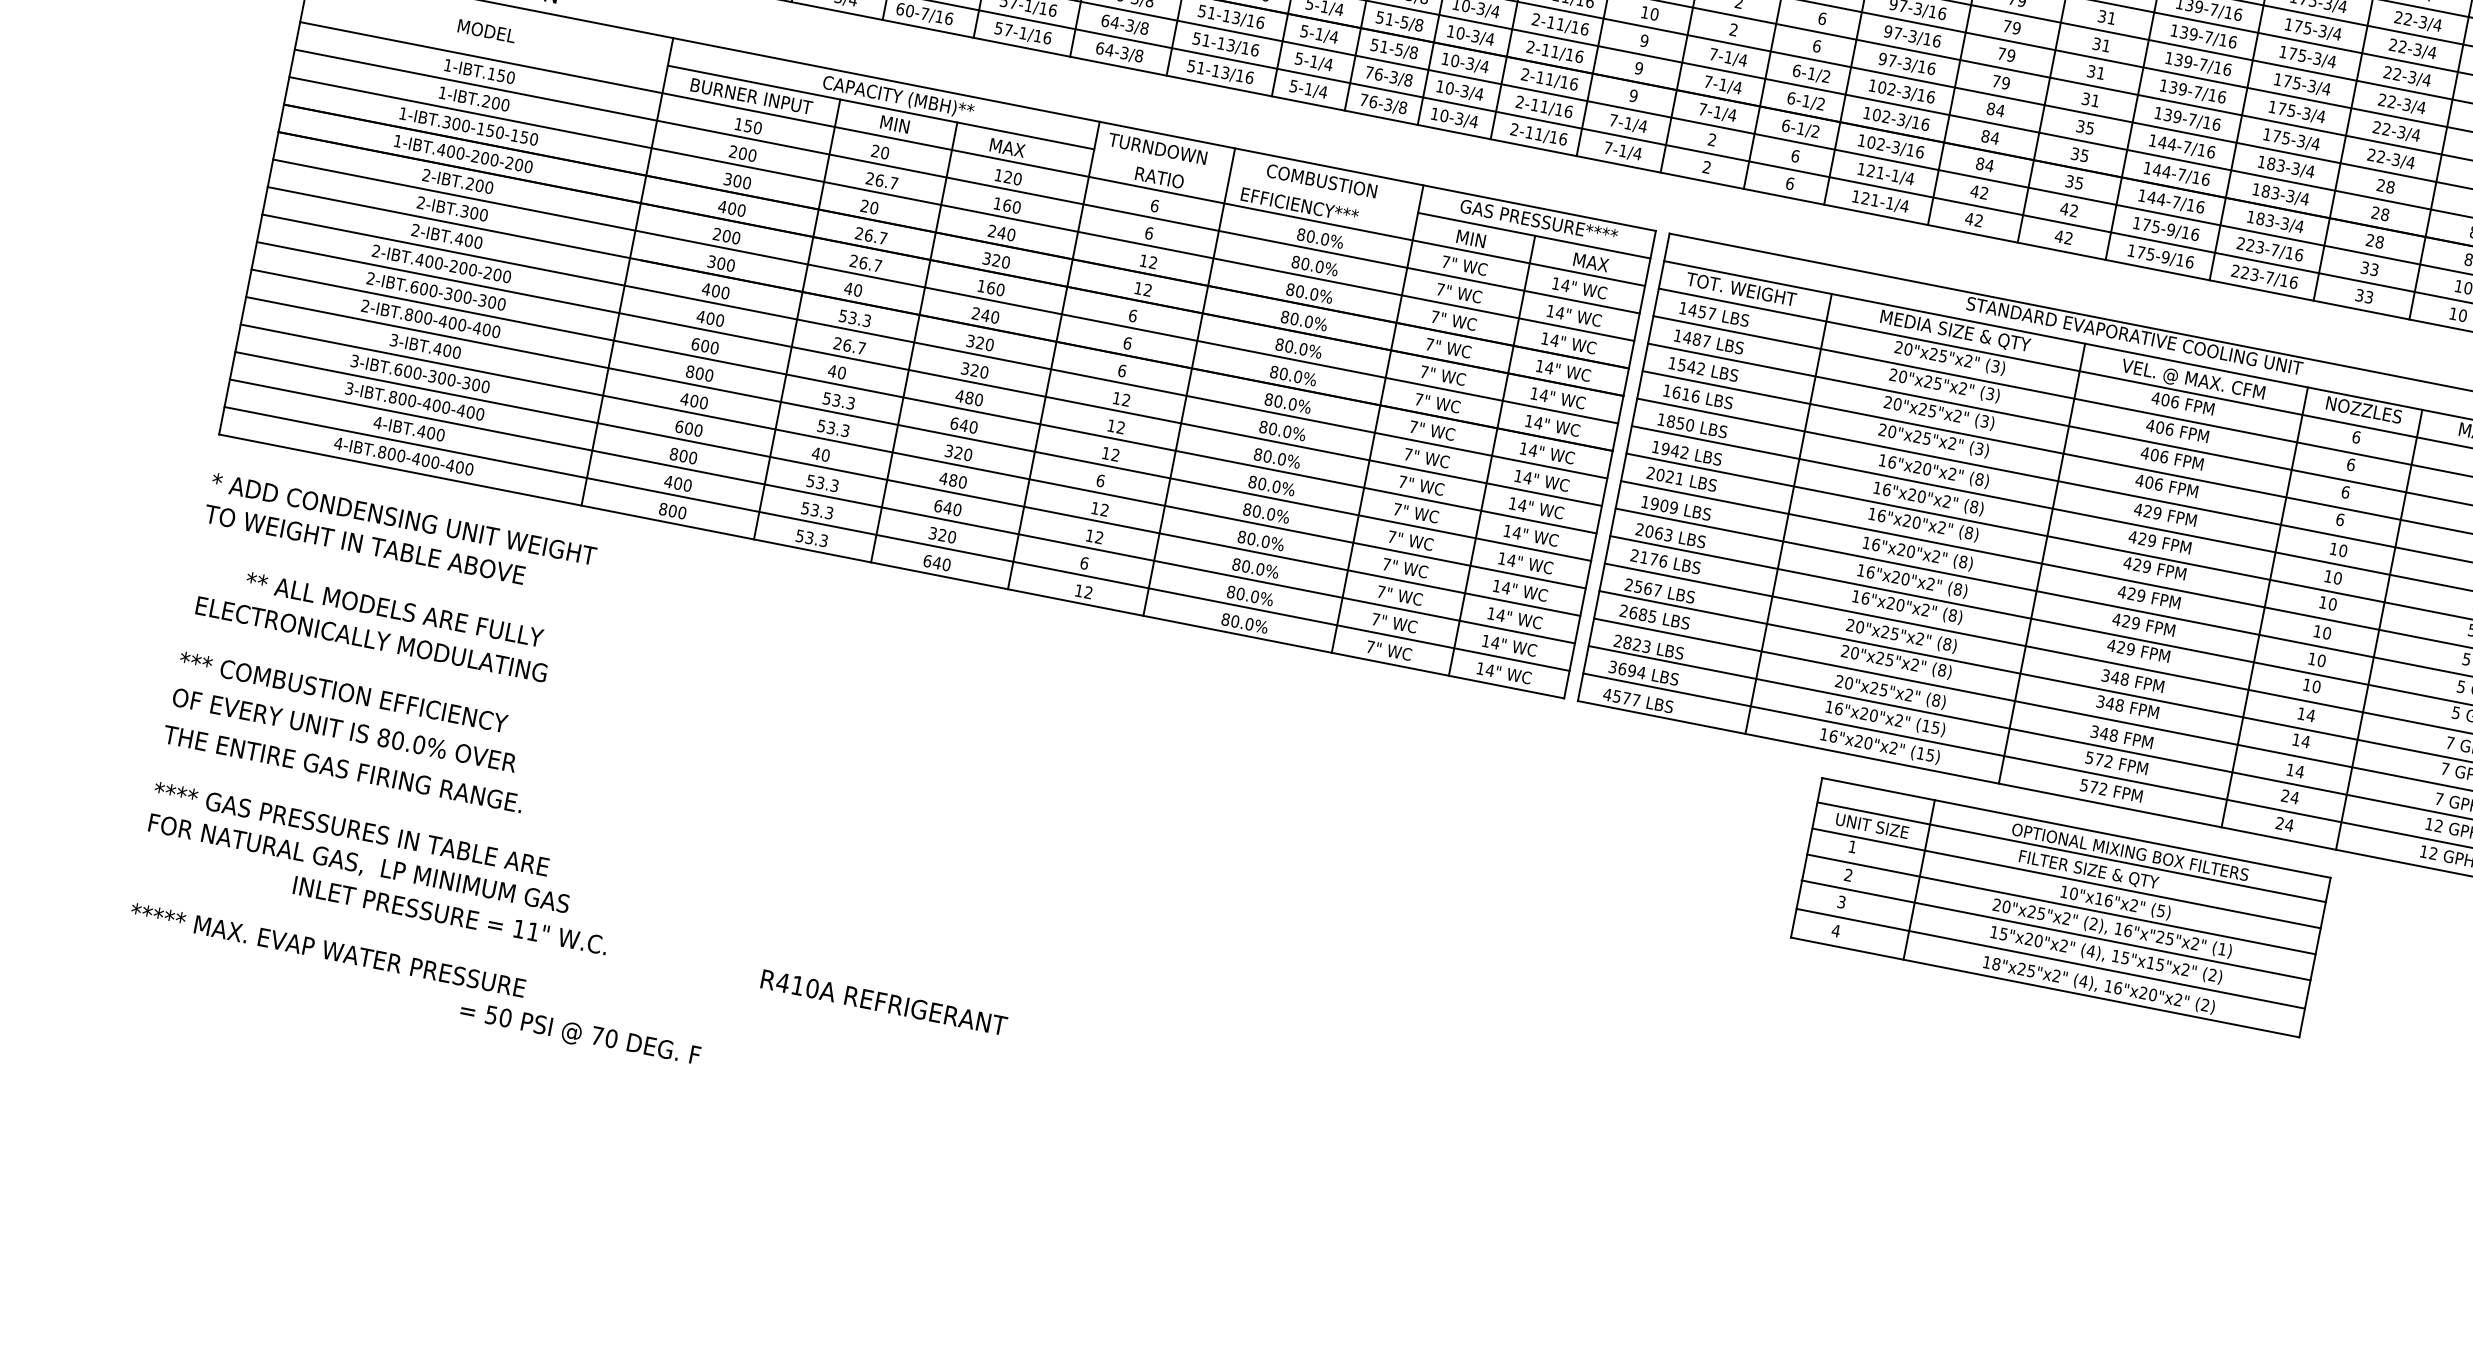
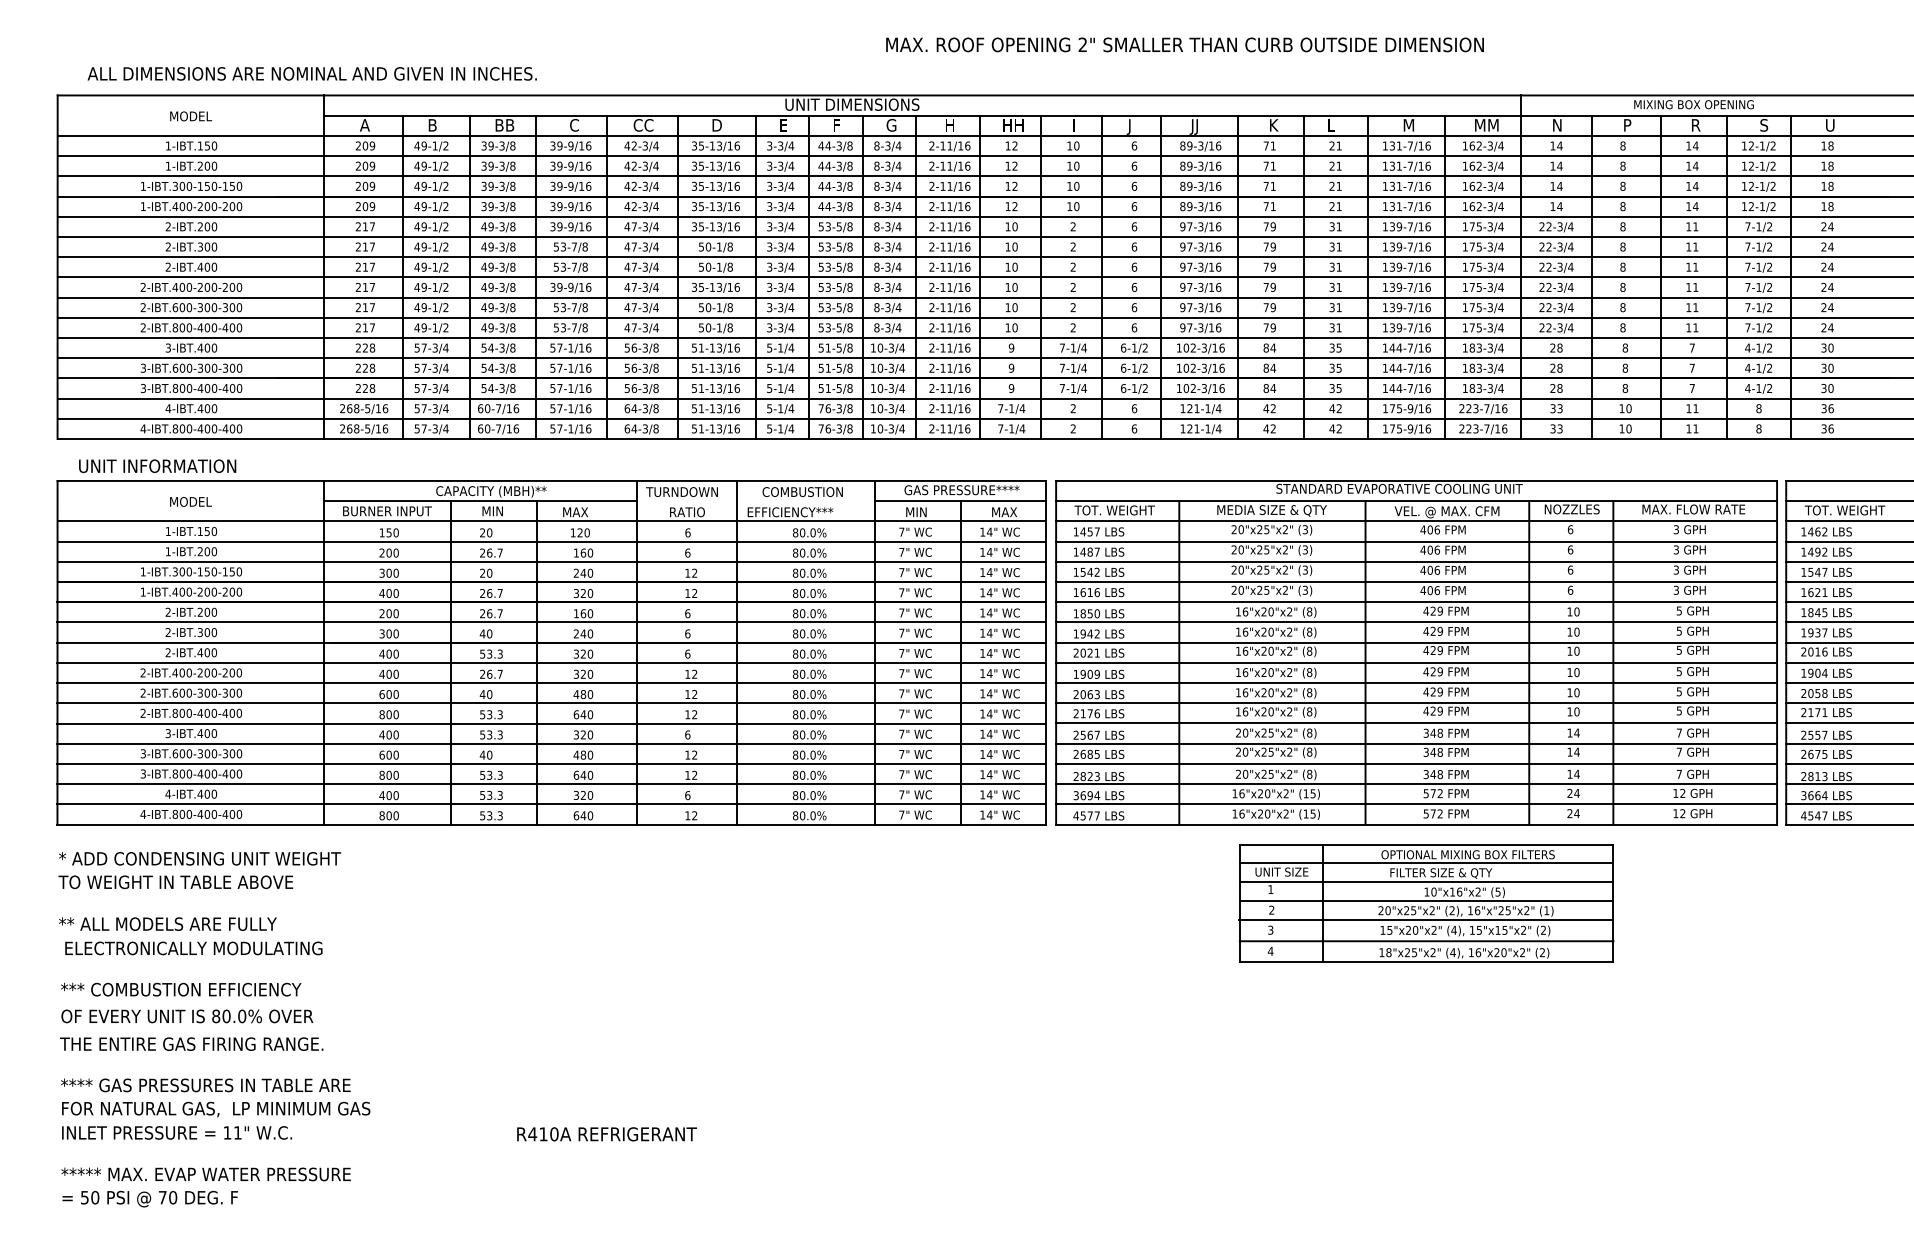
text: (394, 608) -> (167, 923), moved
text: (449, 914) -> (176, 1132), moved
text: (579, 1033) -> (149, 1198), moved

